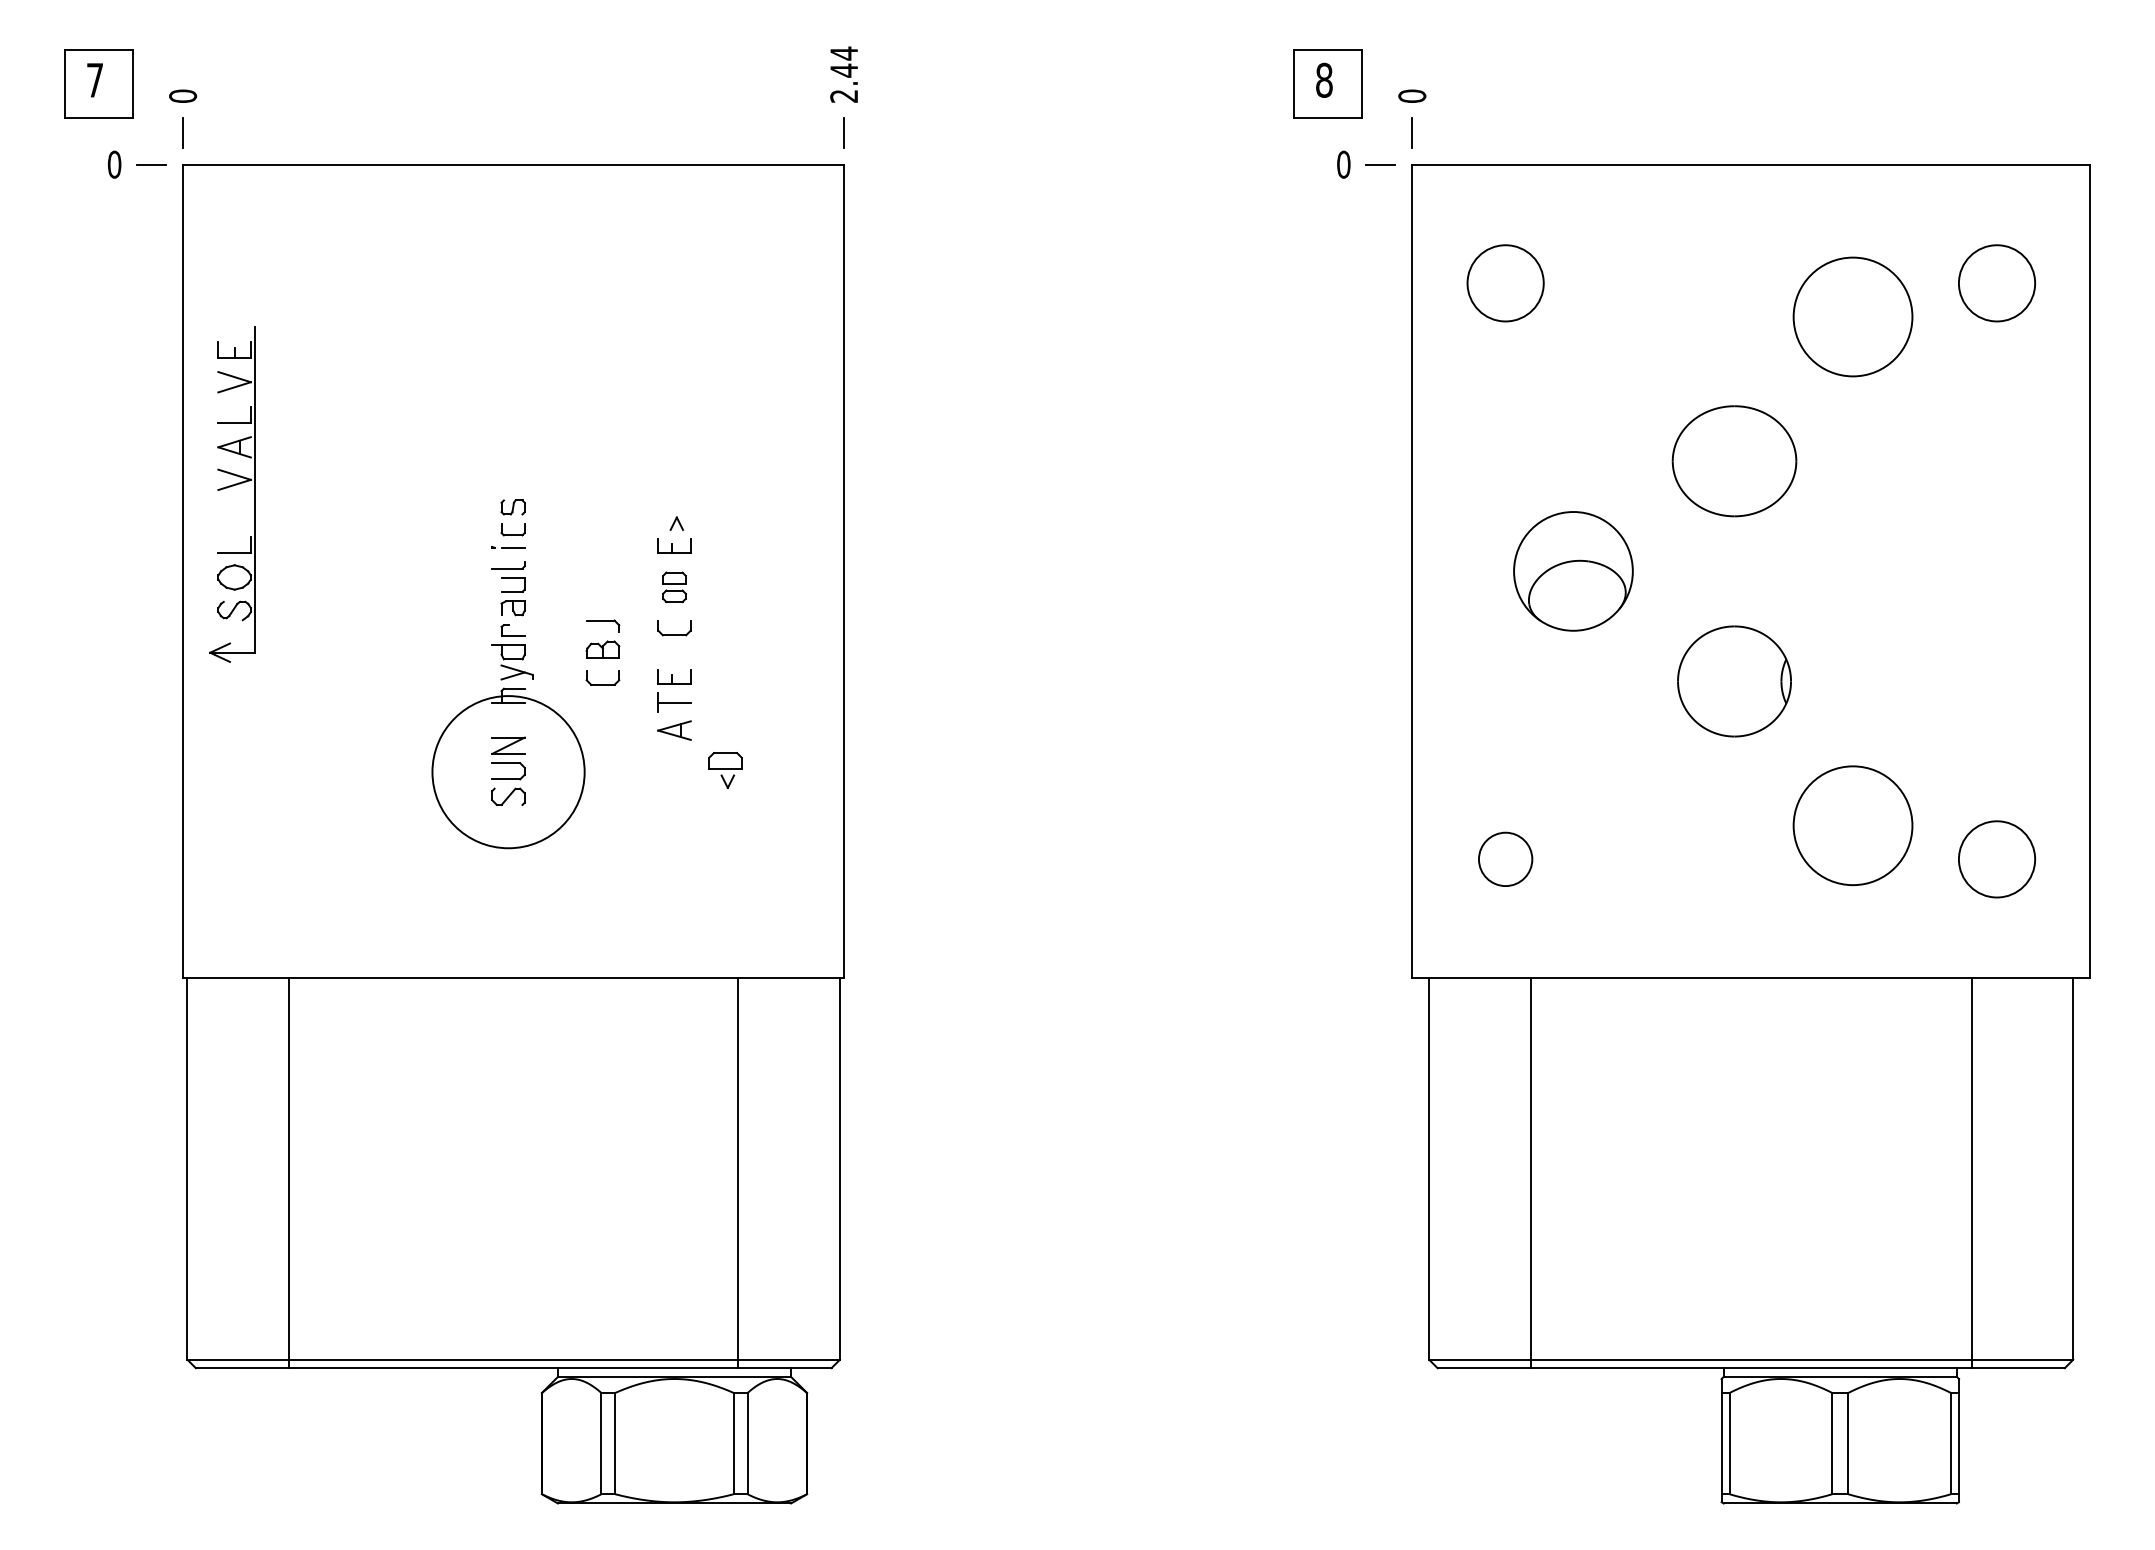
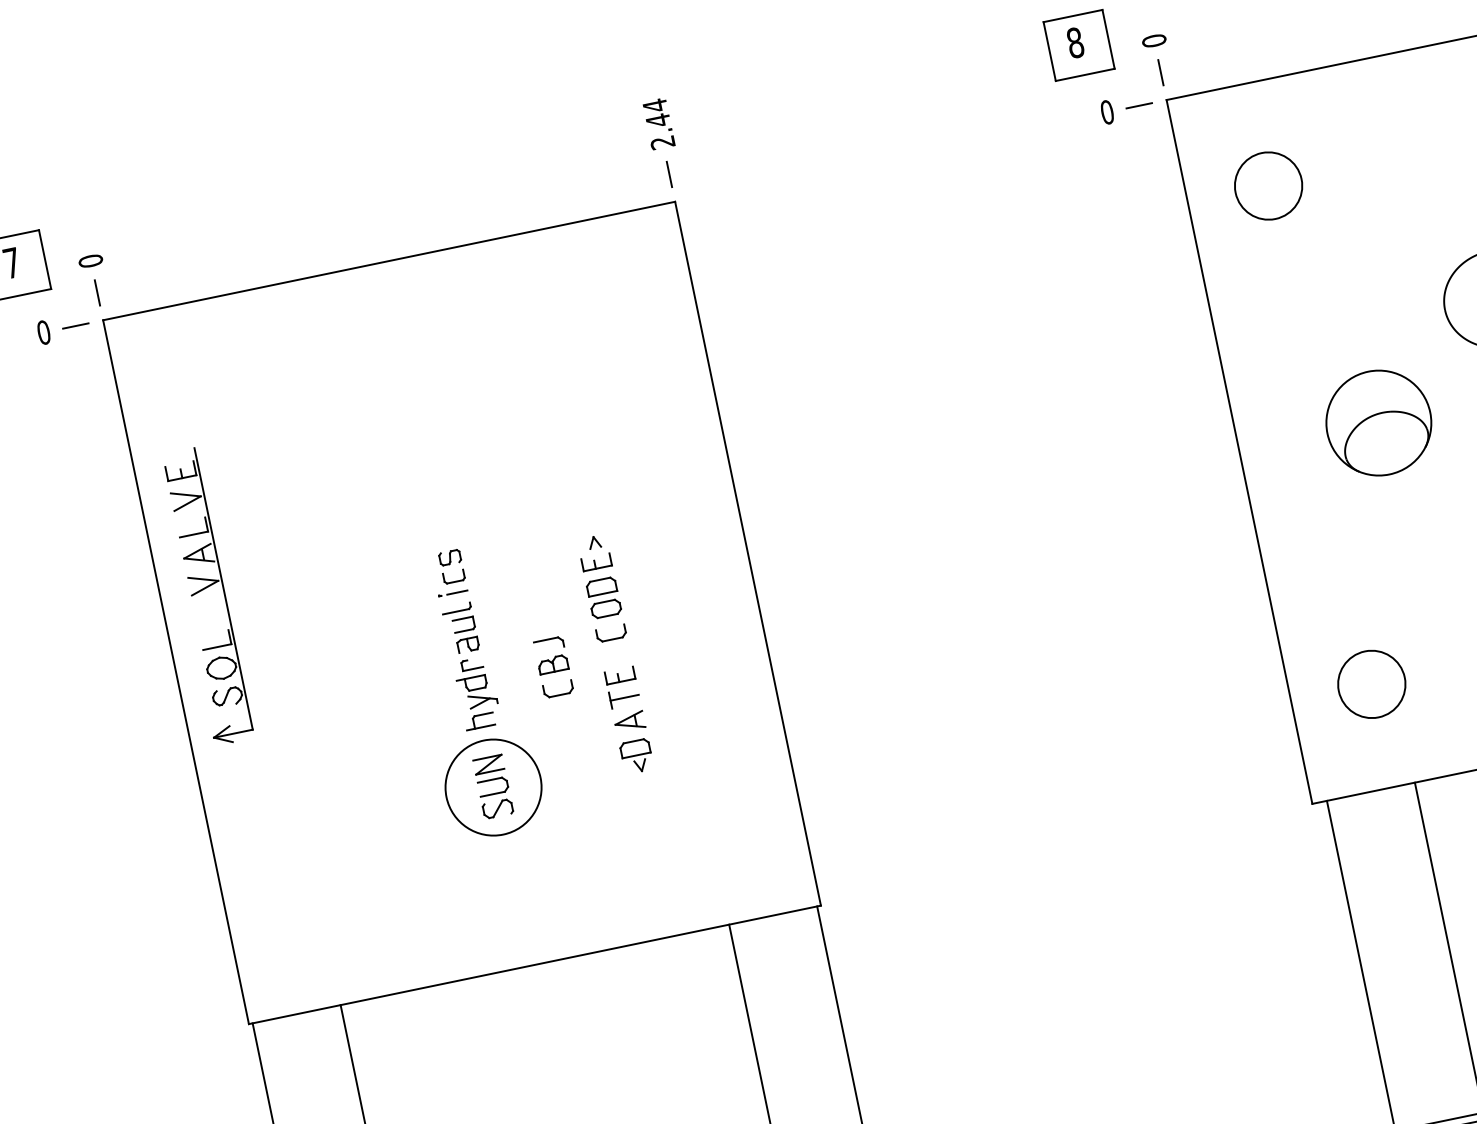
part: (674, 587) -> (604, 598), size x1.43
part: (725, 770) -> (636, 756), moved
circle: (508, 771) -> (493, 787), size x0.71
circle: (1505, 859) -> (1371, 684), size x1.43

